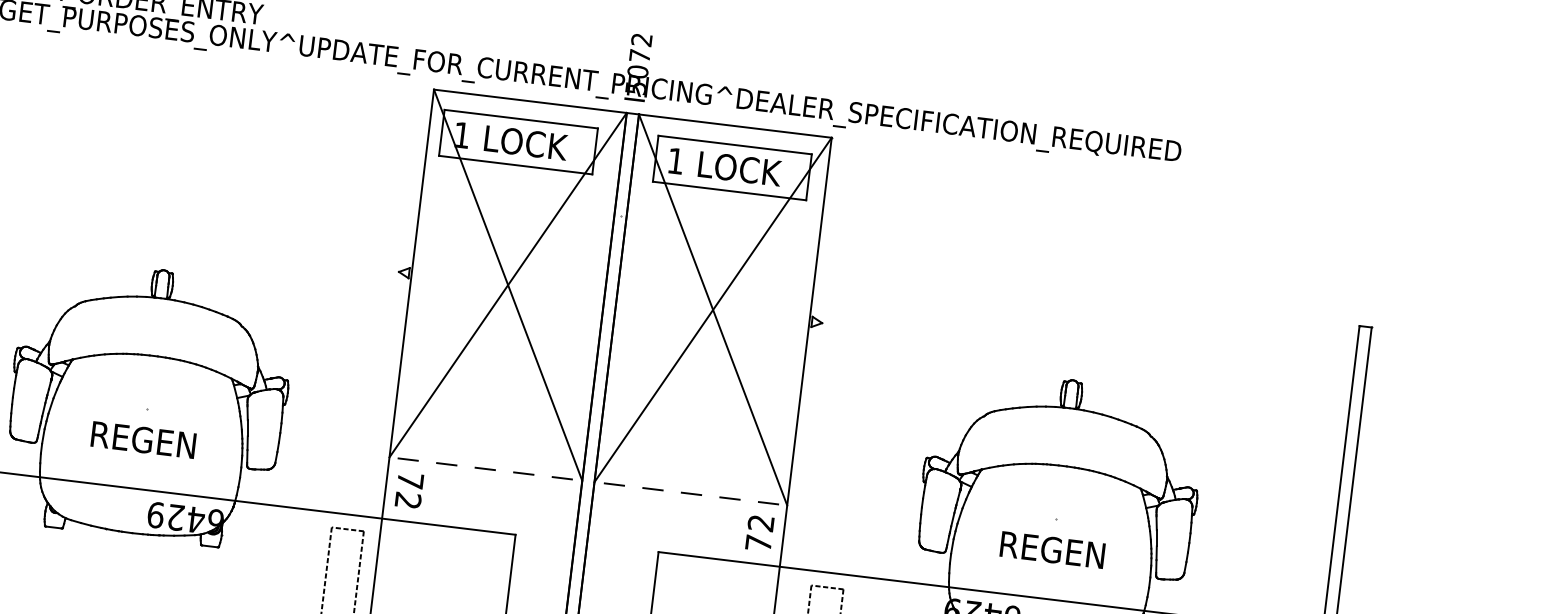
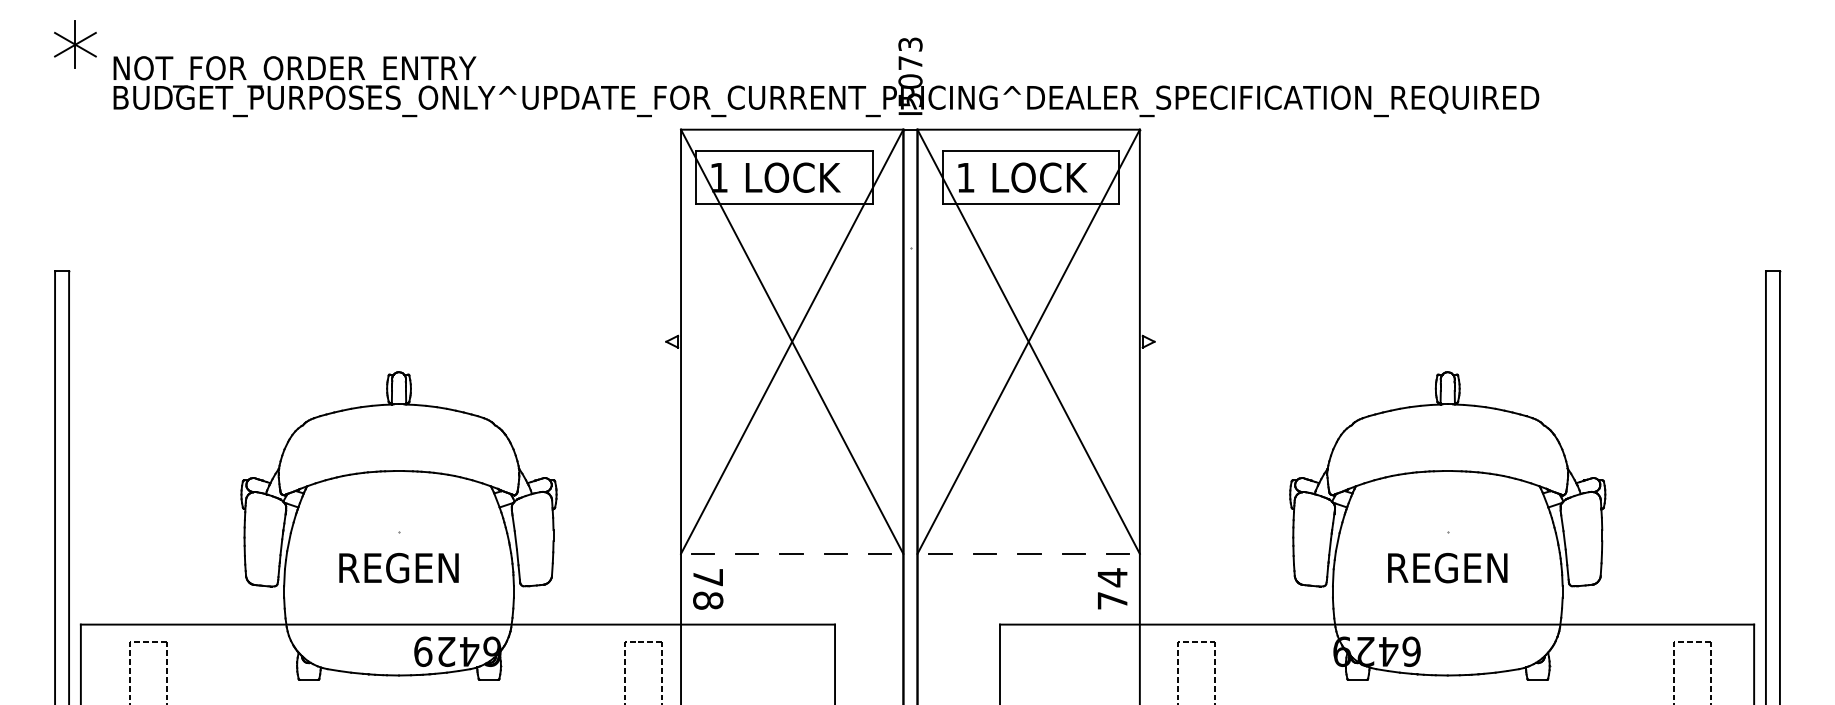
text: (641, 39) -> (910, 44), I5072 -> I5073
text: (408, 500) -> (708, 600), 72 -> 78
text: (761, 523) -> (1112, 577), 72 -> 74

